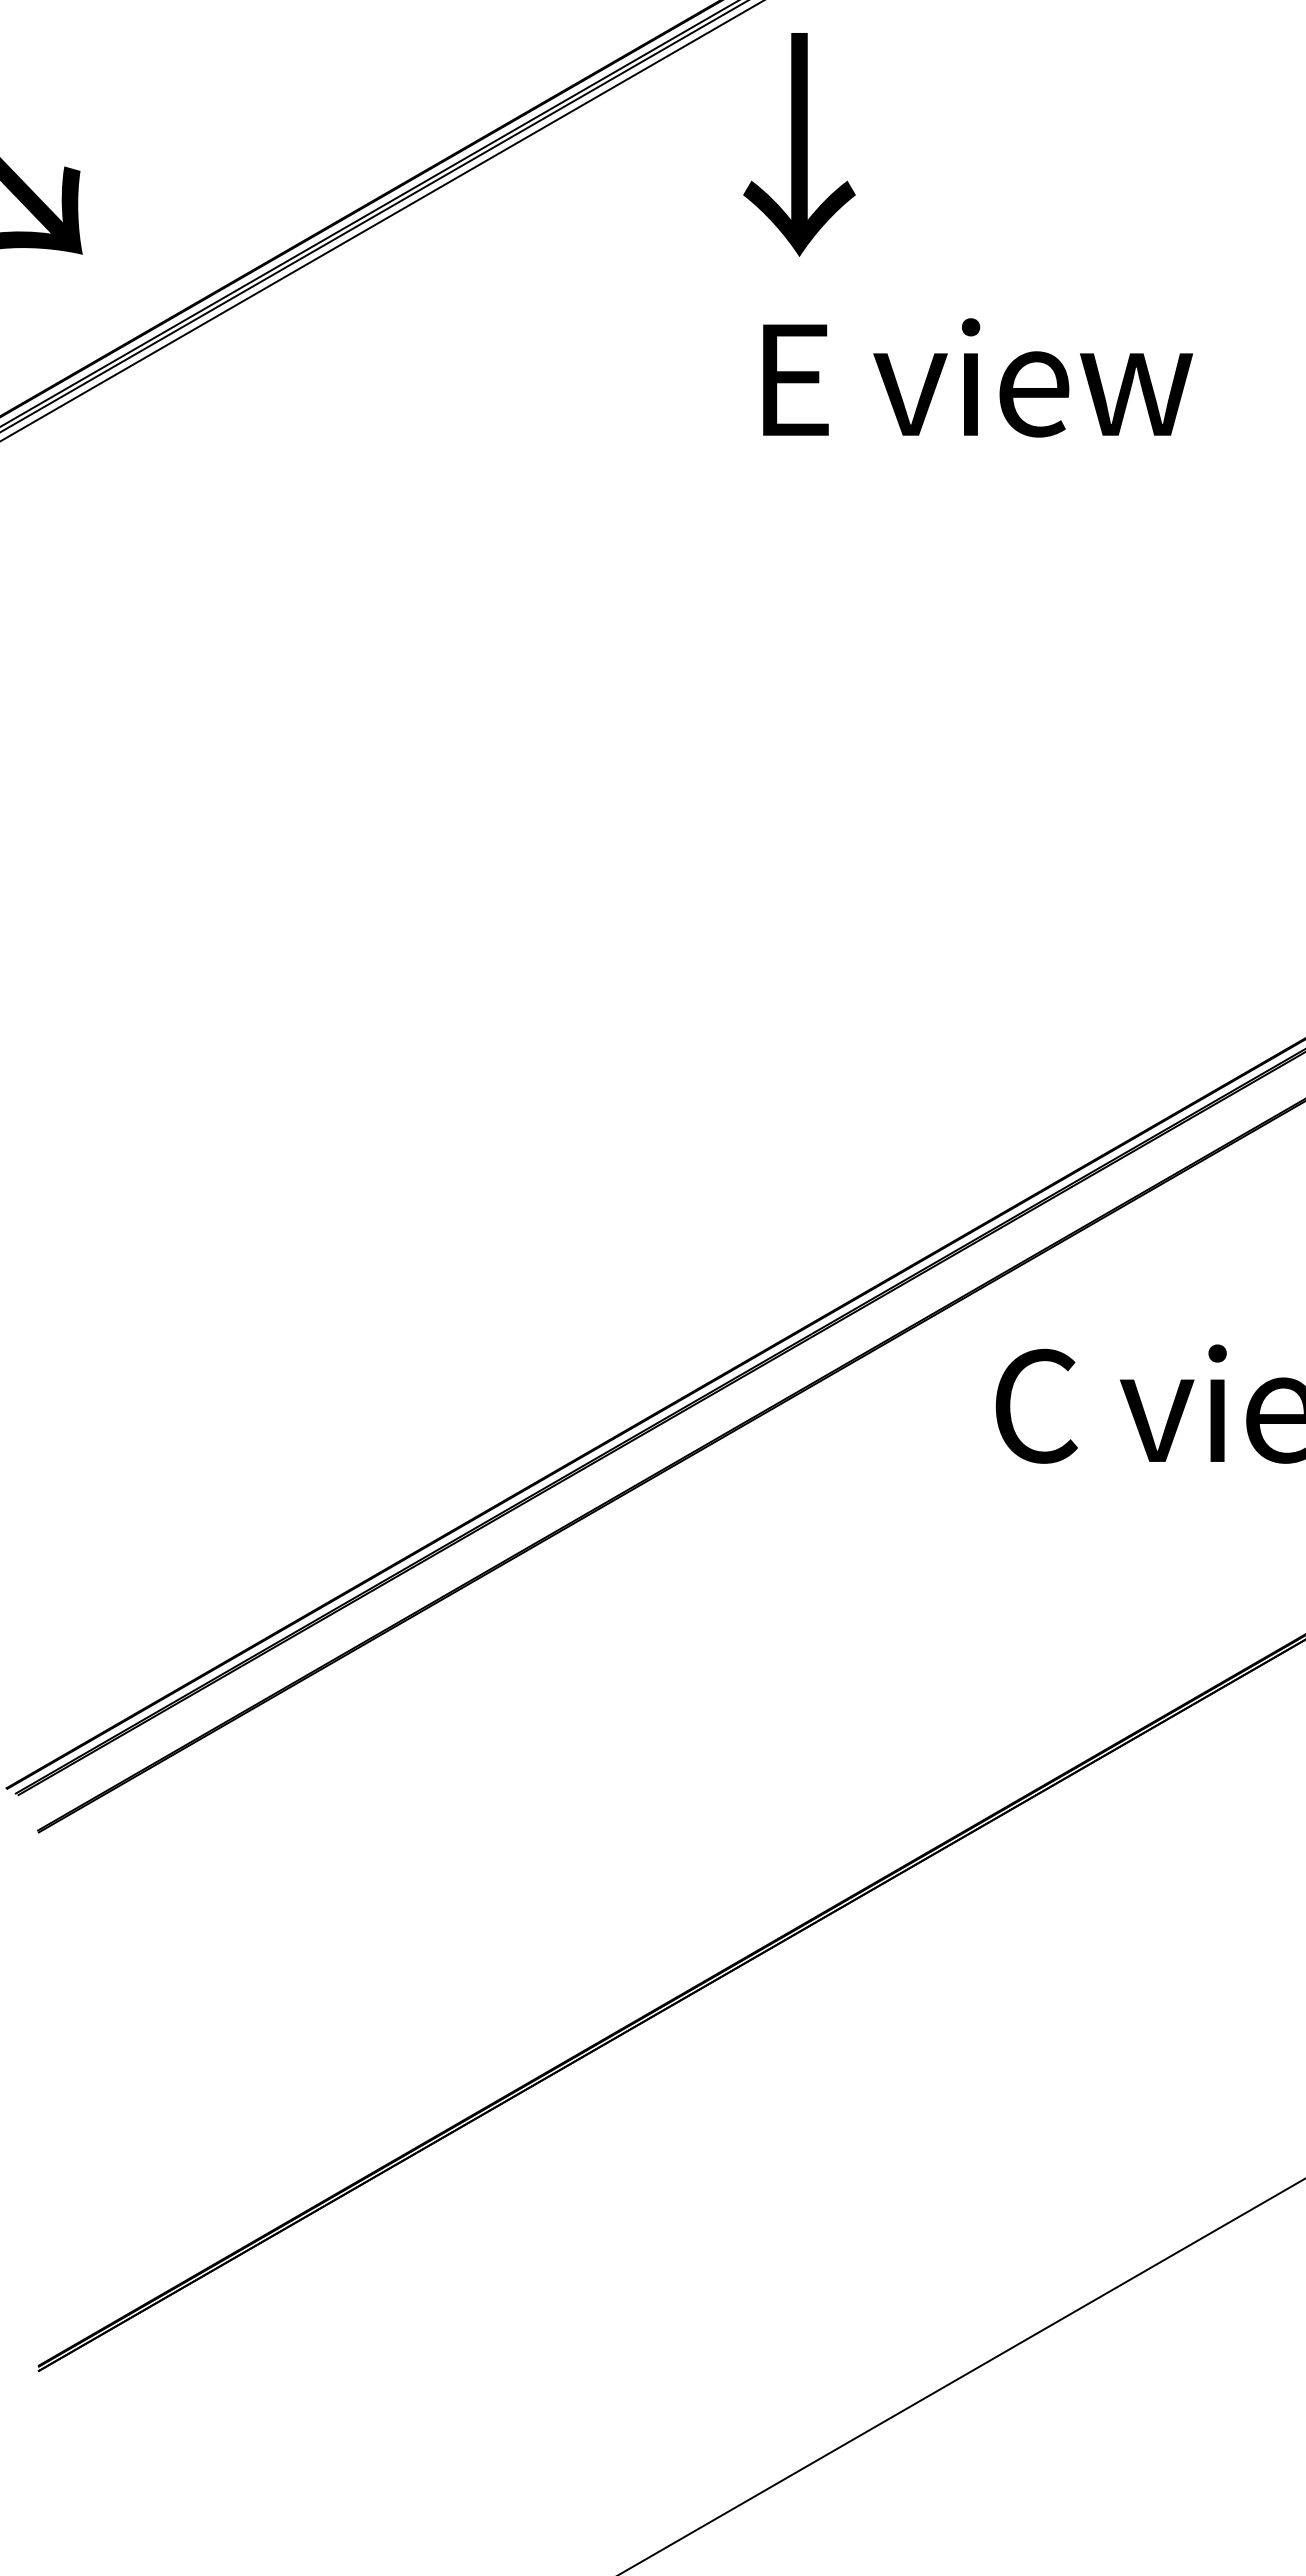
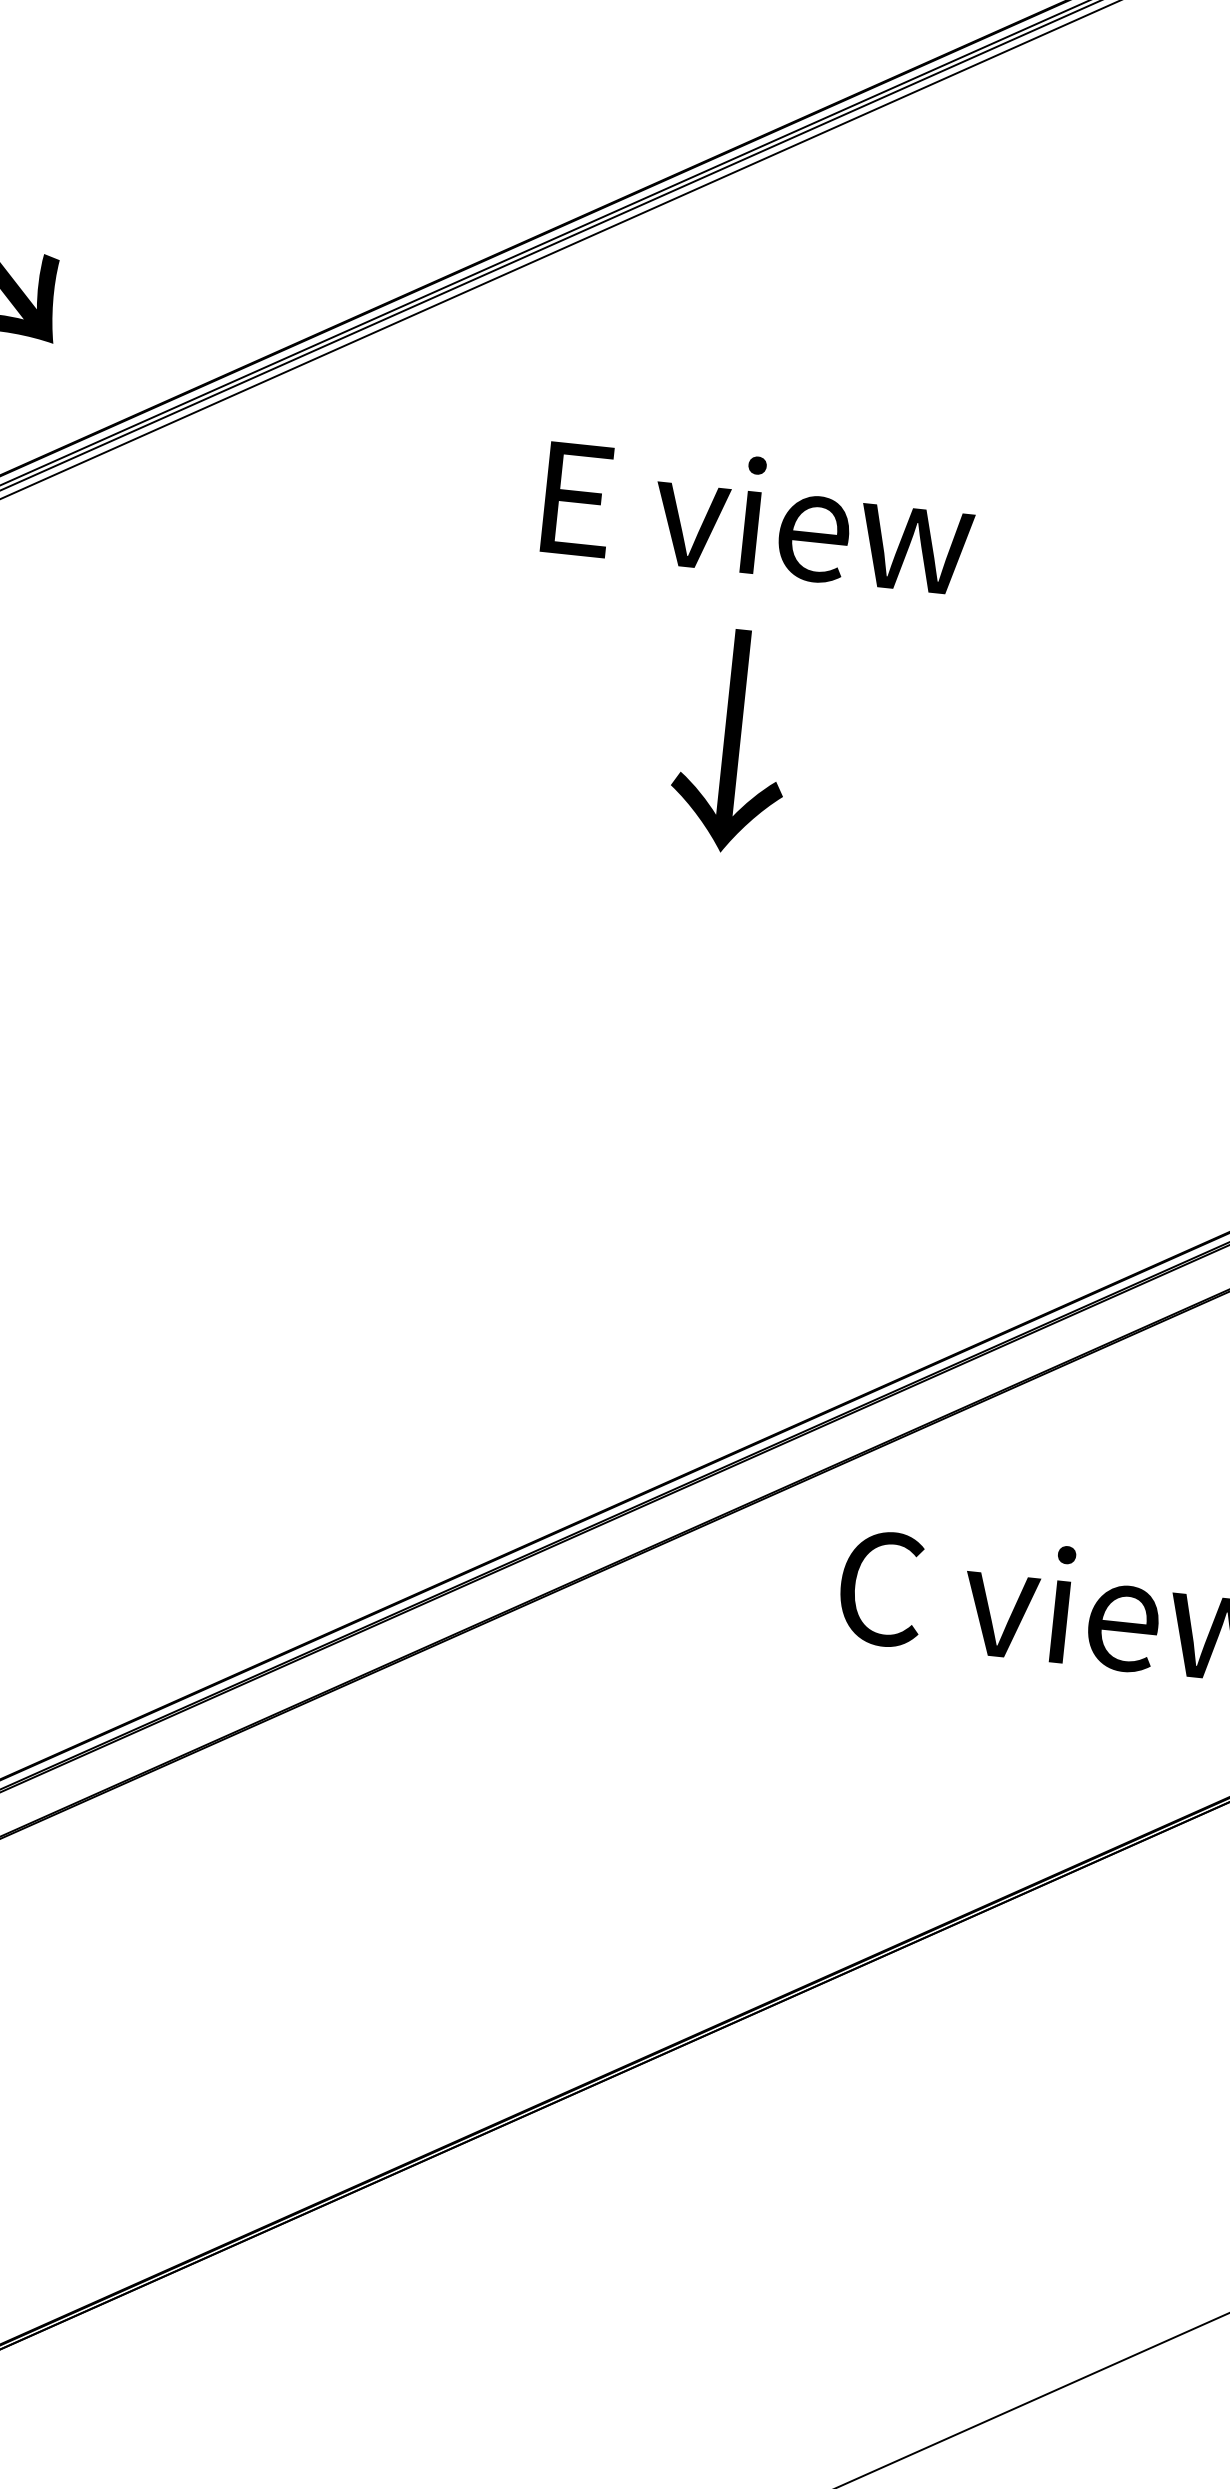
text: (799, 144) -> (732, 740), moved
text: (978, 377) -> (759, 516), moved

